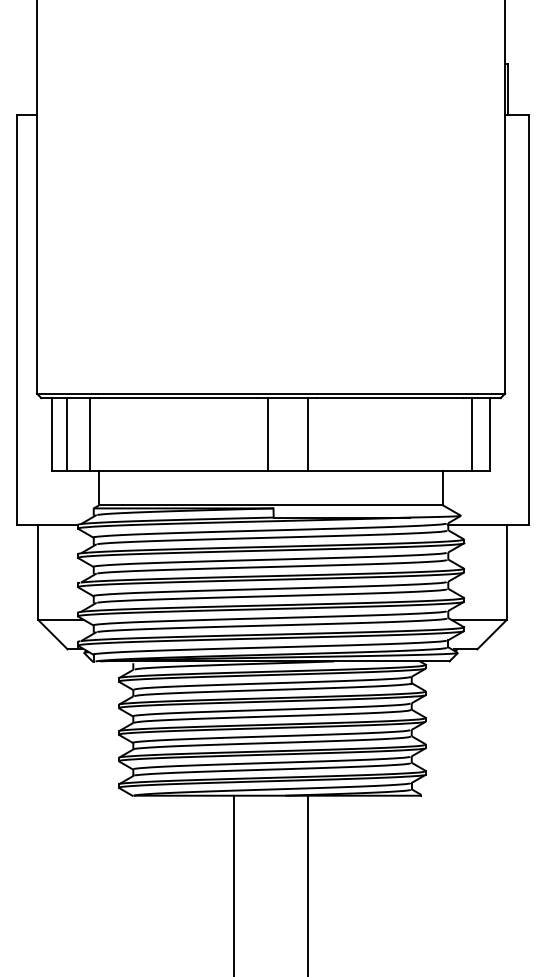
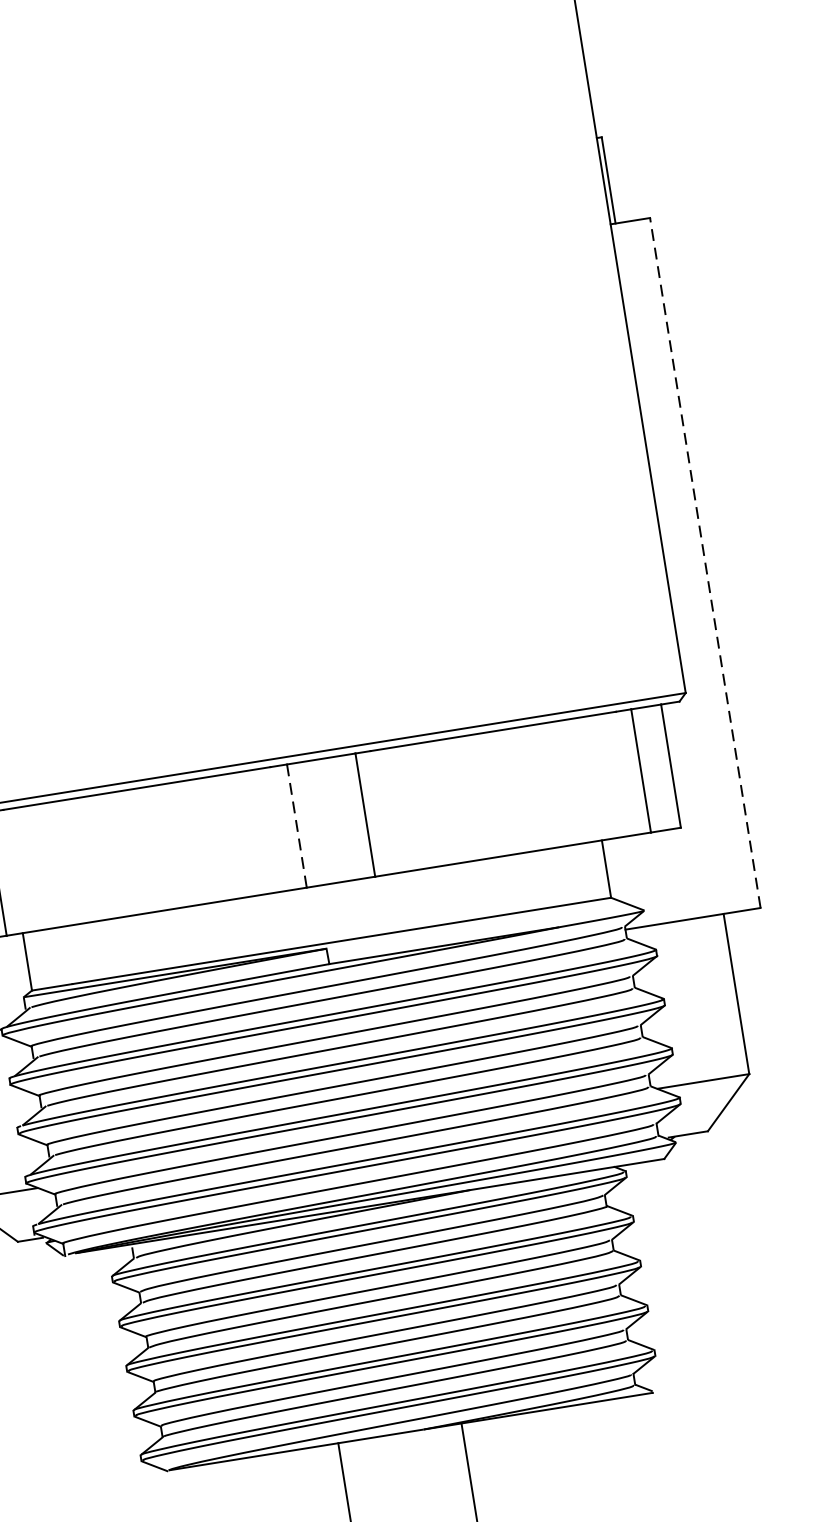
line: (528, 320) -> (705, 563), solid -> dashed
line: (267, 434) -> (296, 825), solid -> dashed

